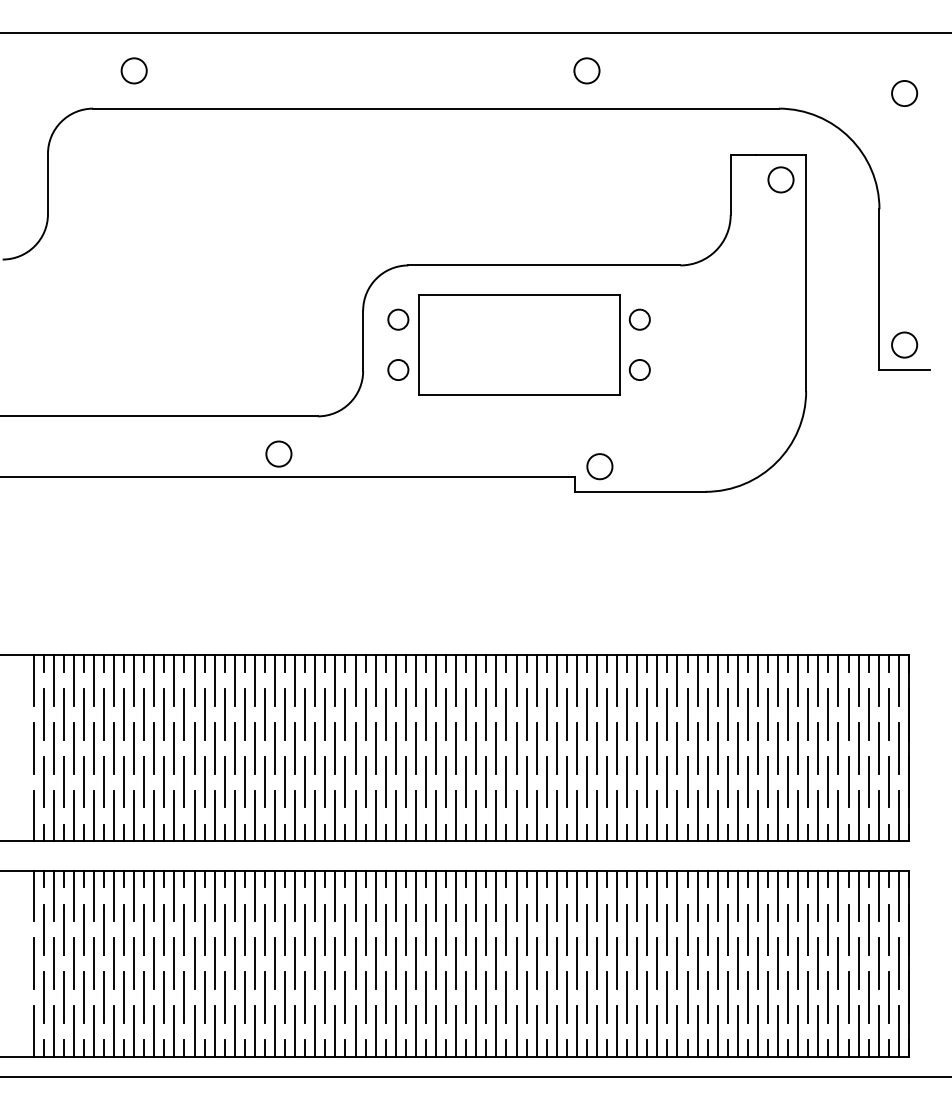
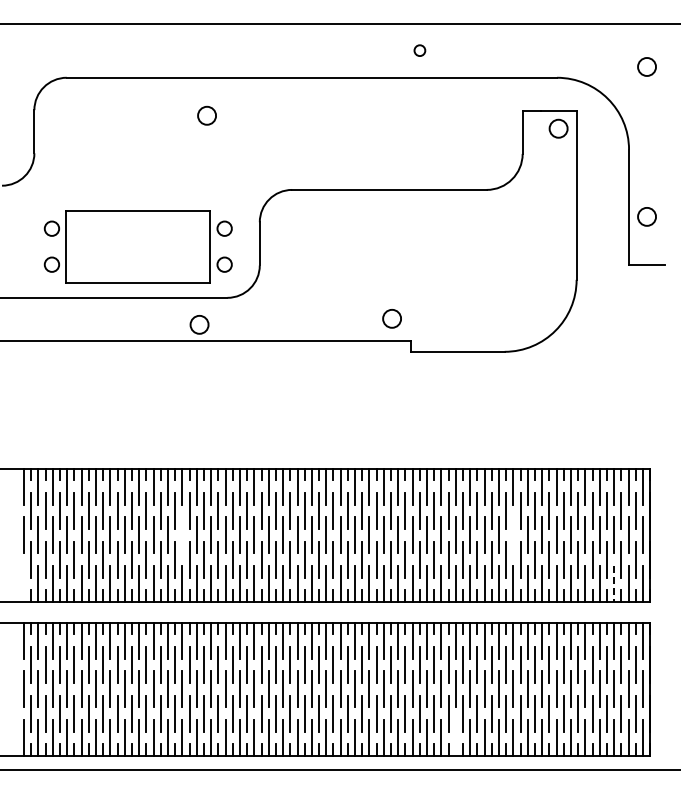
circle: (133, 70) -> (206, 115), moved
circle: (586, 70) -> (419, 50), size x0.6
part: (517, 344) -> (137, 246), moved
circle: (903, 344) -> (646, 216), moved
circle: (599, 466) -> (391, 318), moved
line: (255, 748) -> (182, 535), removed
line: (717, 748) -> (513, 535), removed
line: (34, 815) -> (24, 583), removed
line: (859, 815) -> (614, 583), solid -> dashed
line: (636, 1031) -> (455, 737), removed

